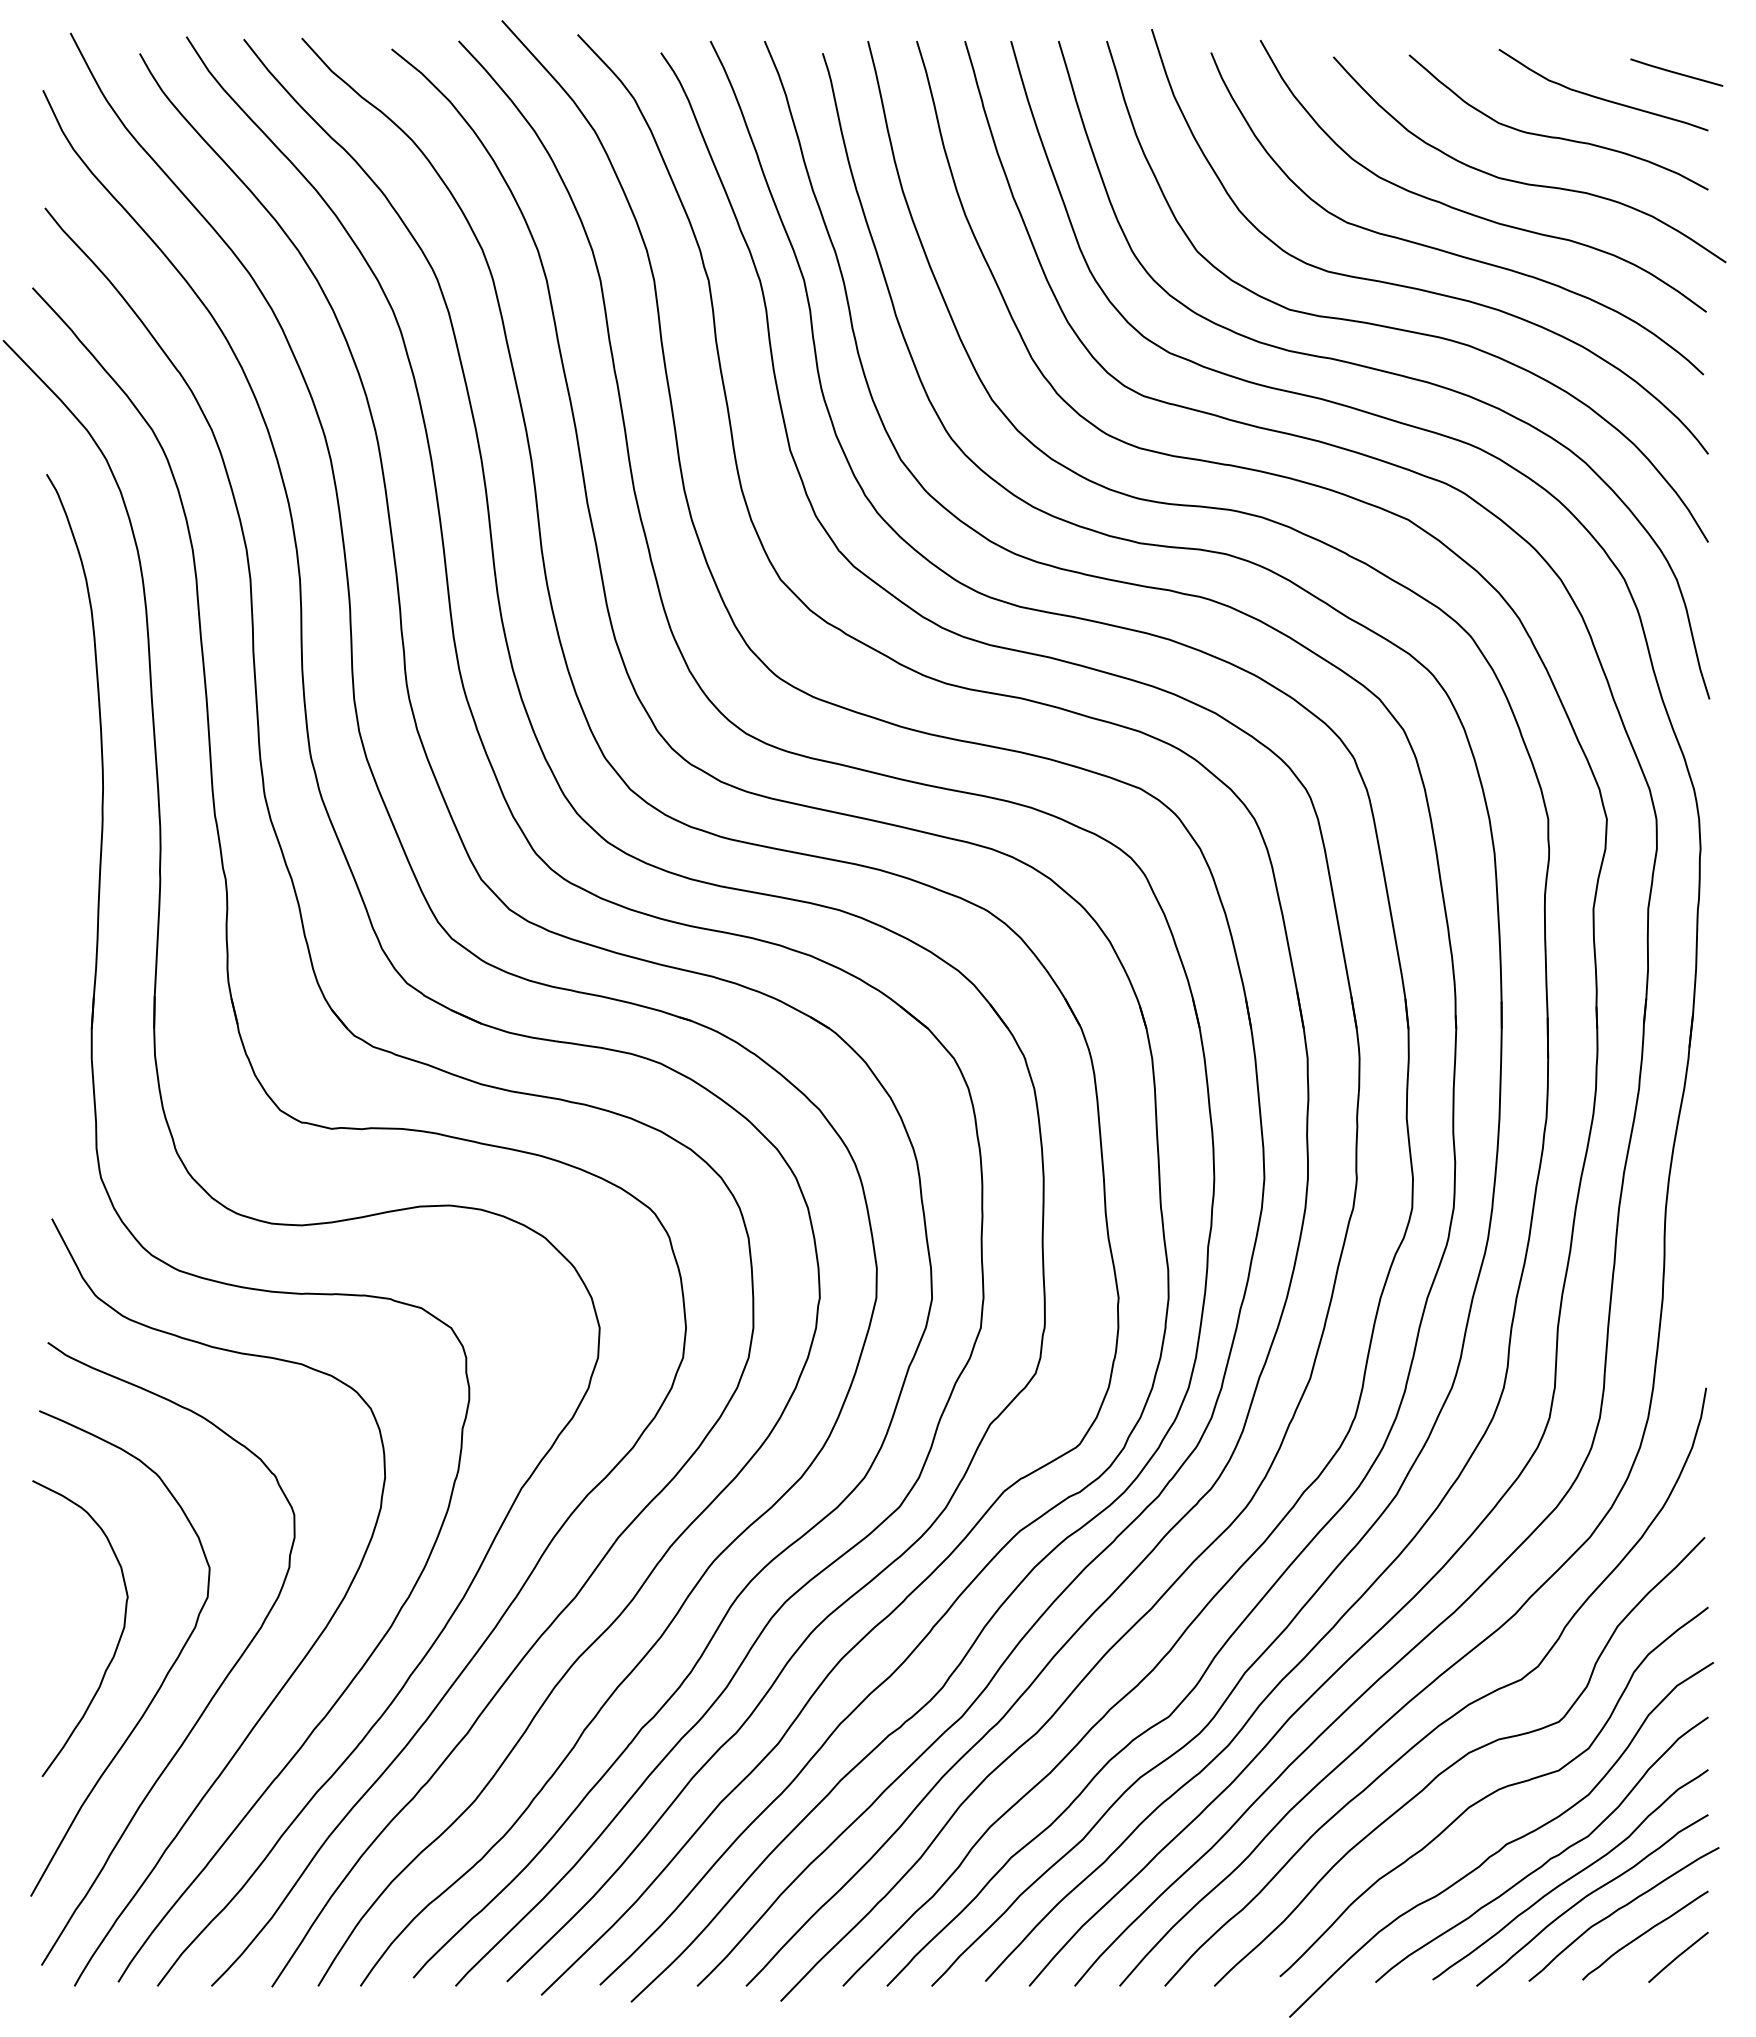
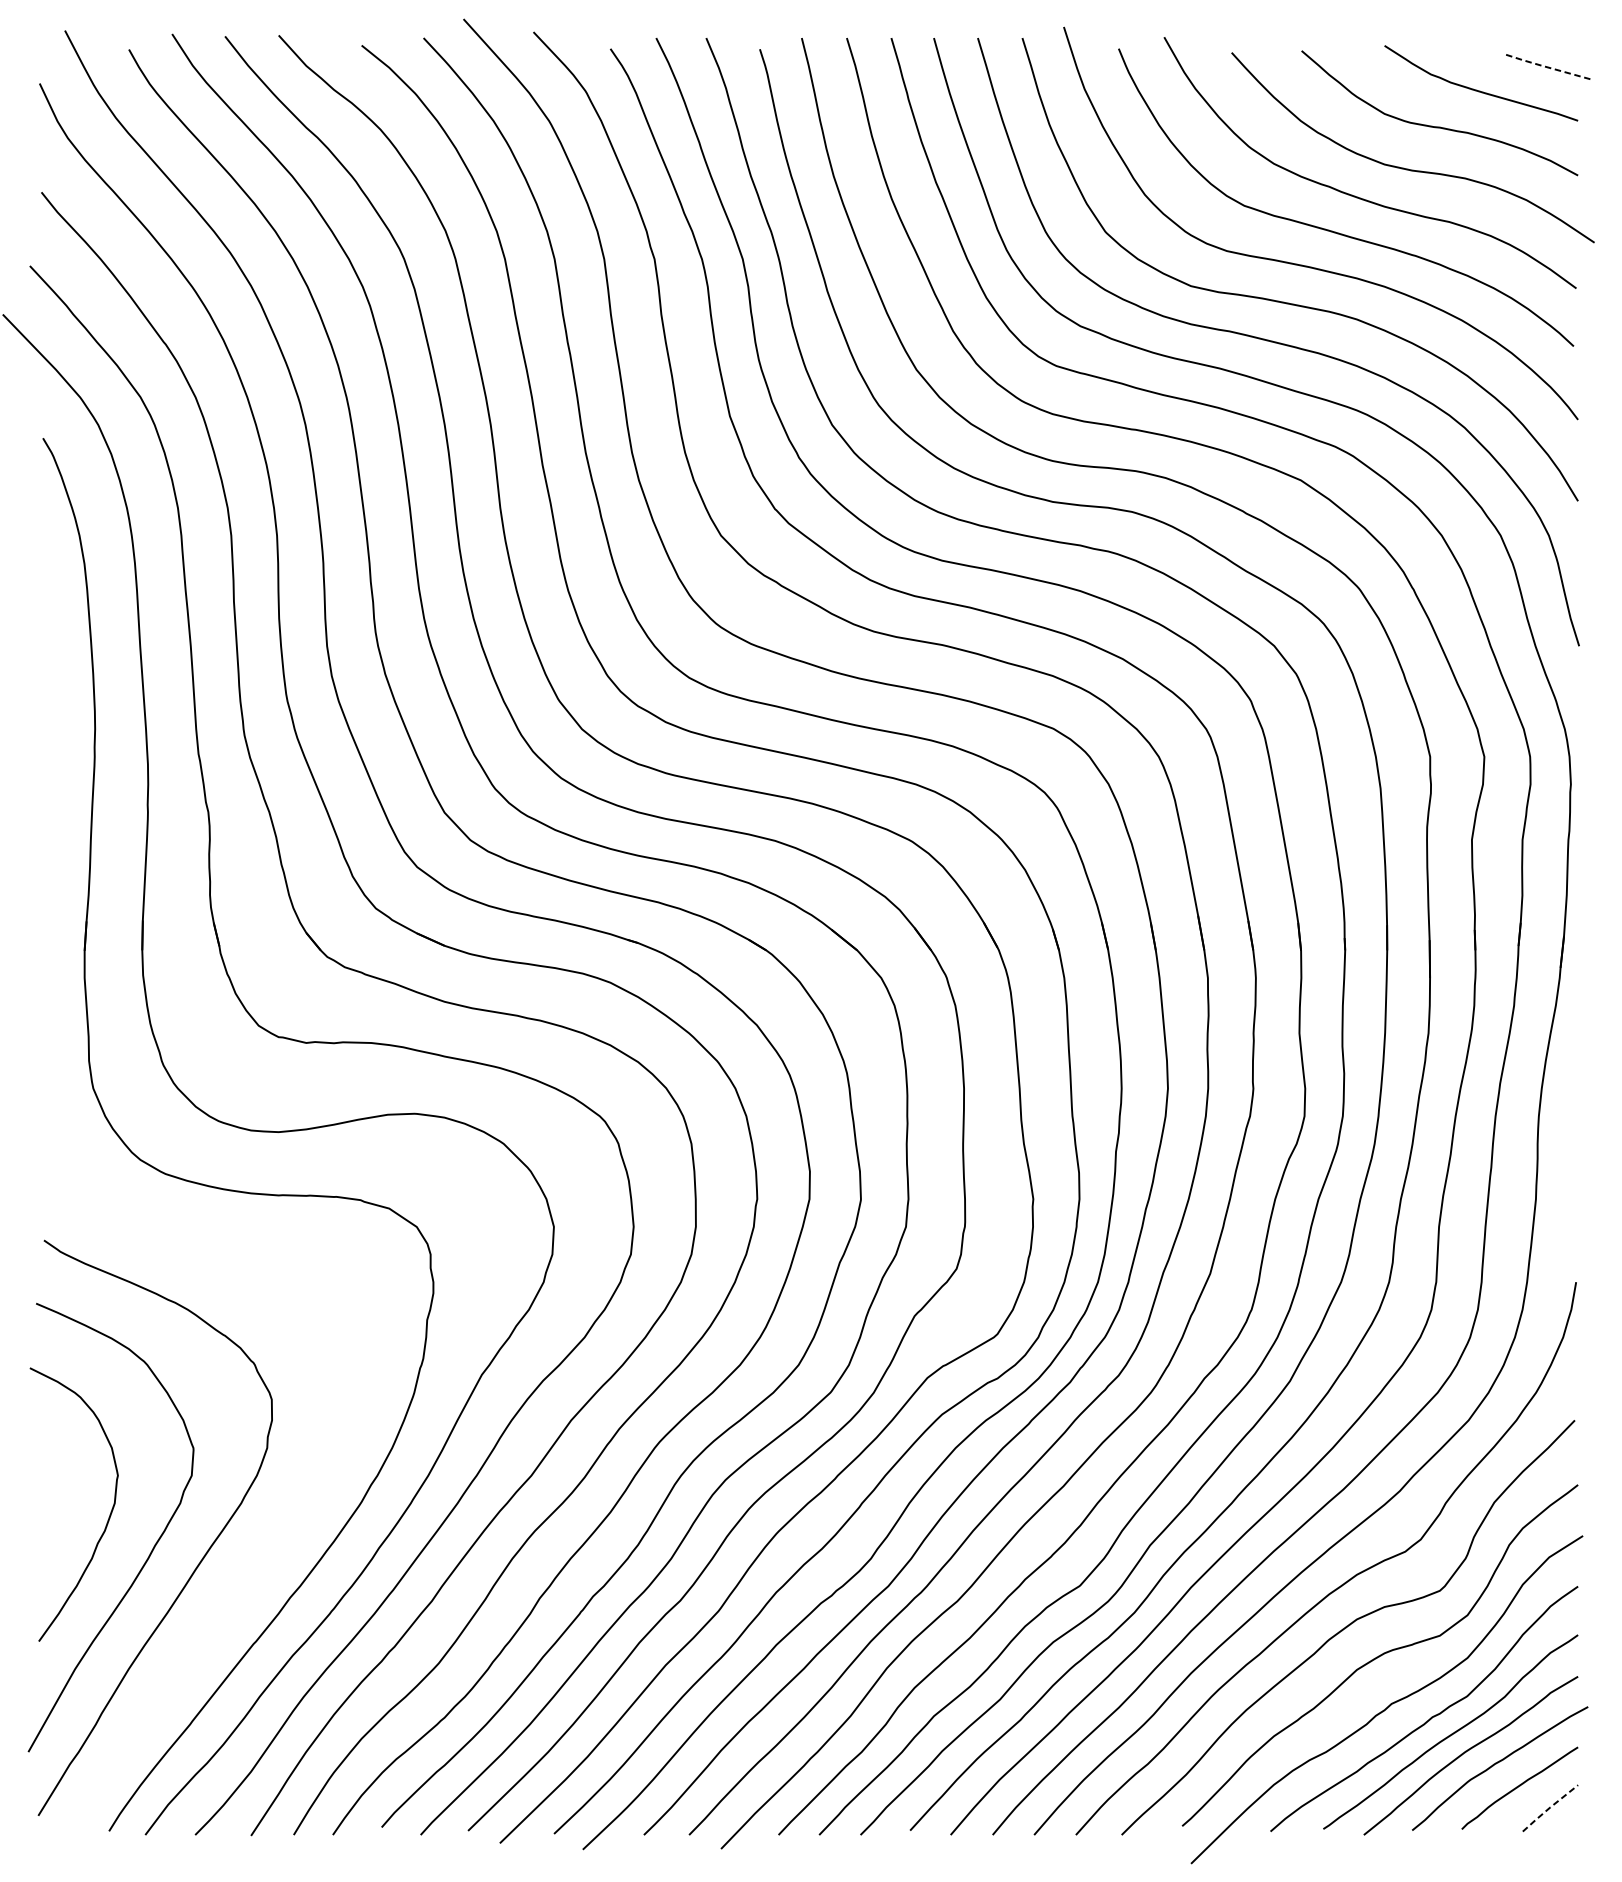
line: (1675, 72) -> (1547, 67), solid -> dashed
curve: (302, 1658) -> (279, 1532), removed
line: (1677, 1957) -> (1549, 1808), solid -> dashed

